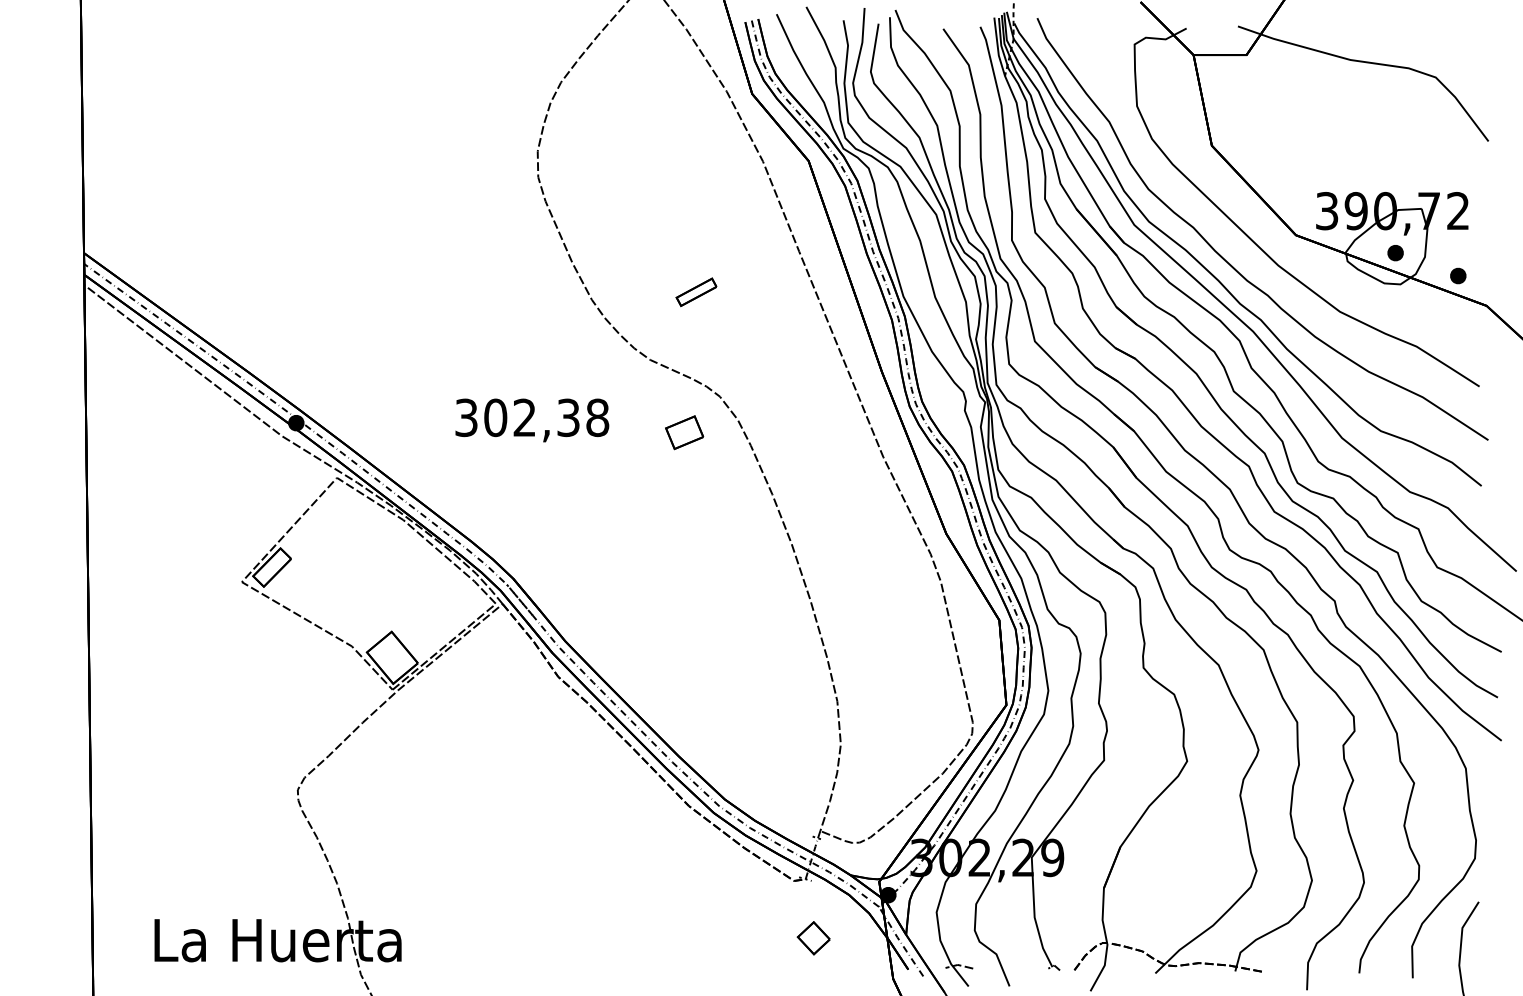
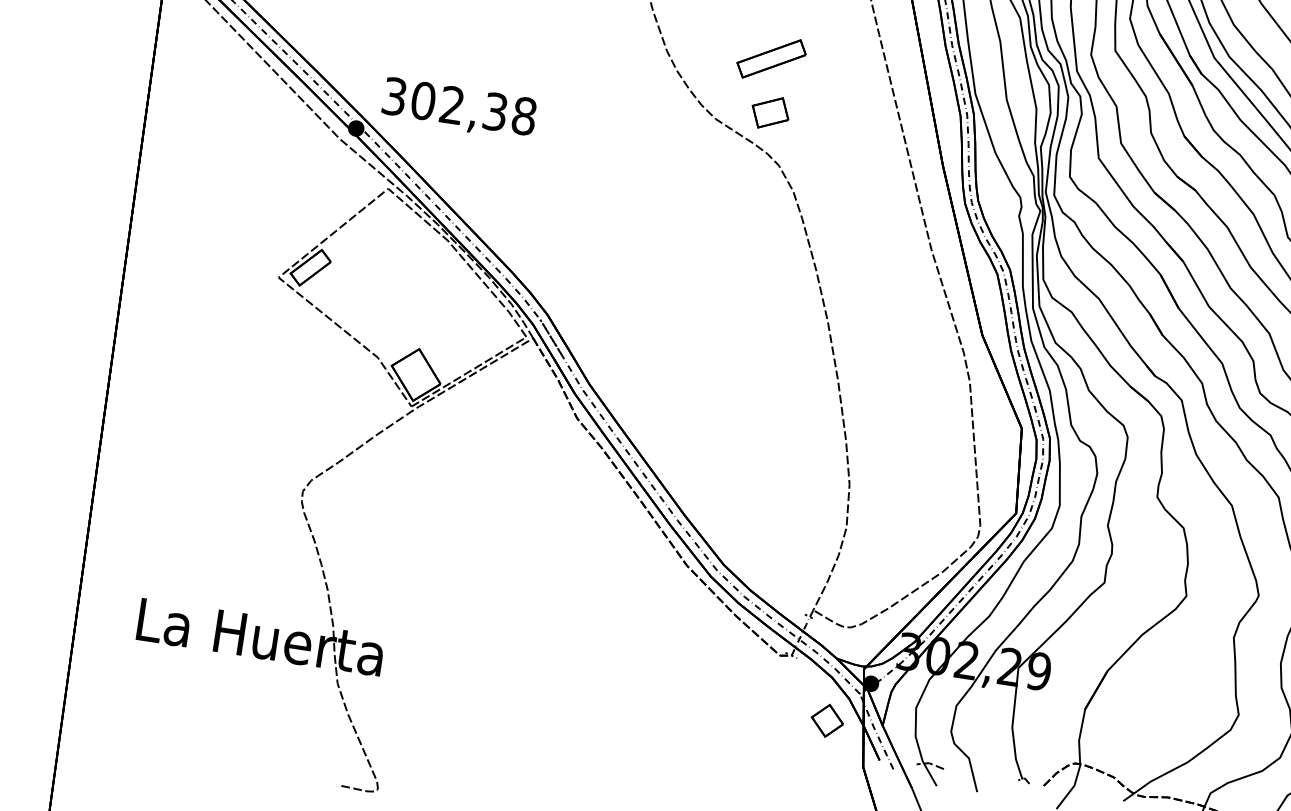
part: (696, 292) -> (771, 59), size x1.67
text: (532, 420) -> (459, 109), moved
part: (684, 432) -> (770, 112), moved
part: (813, 938) -> (827, 720), moved

